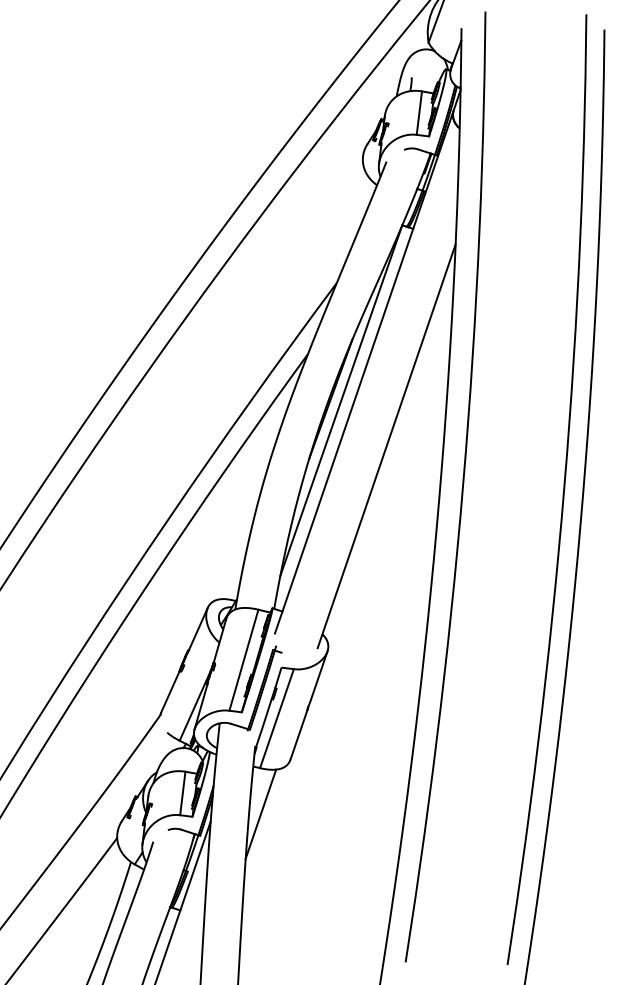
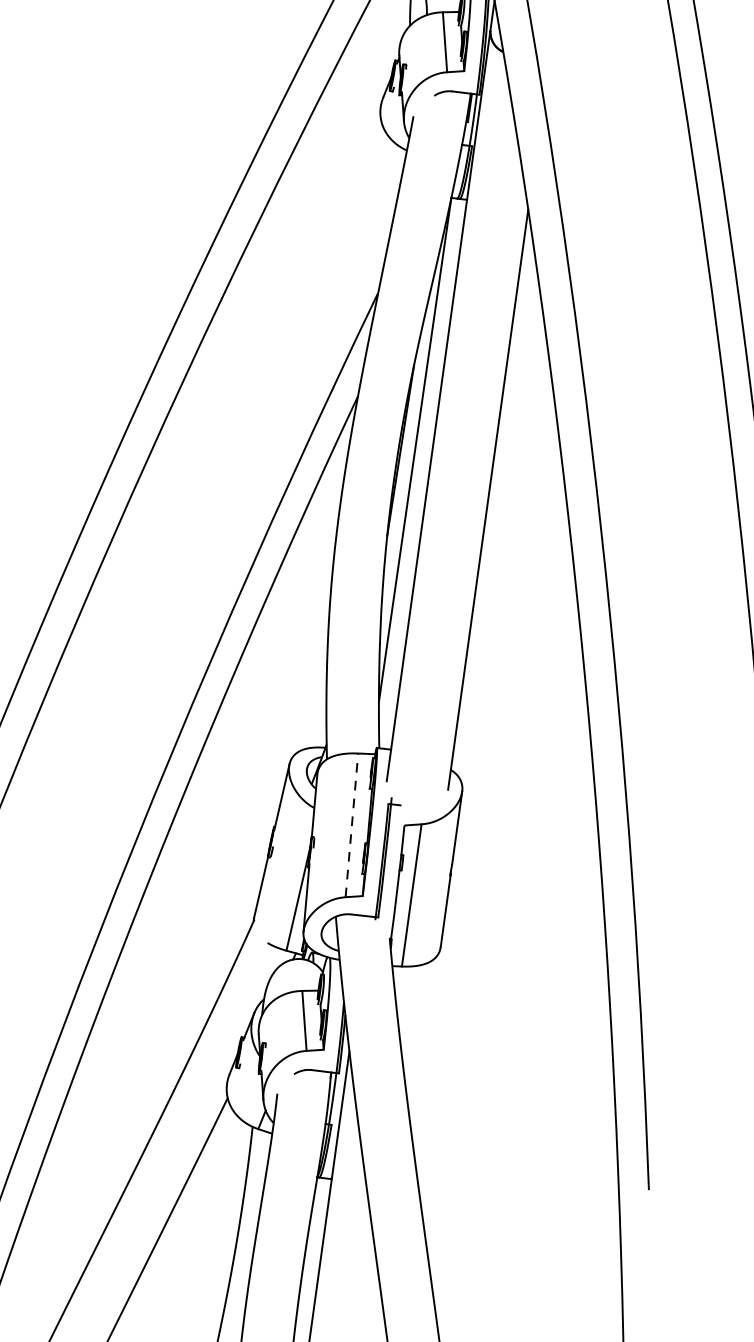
line: (243, 660) -> (351, 825), solid -> dashed
line: (260, 813) -> (414, 1027), removed

